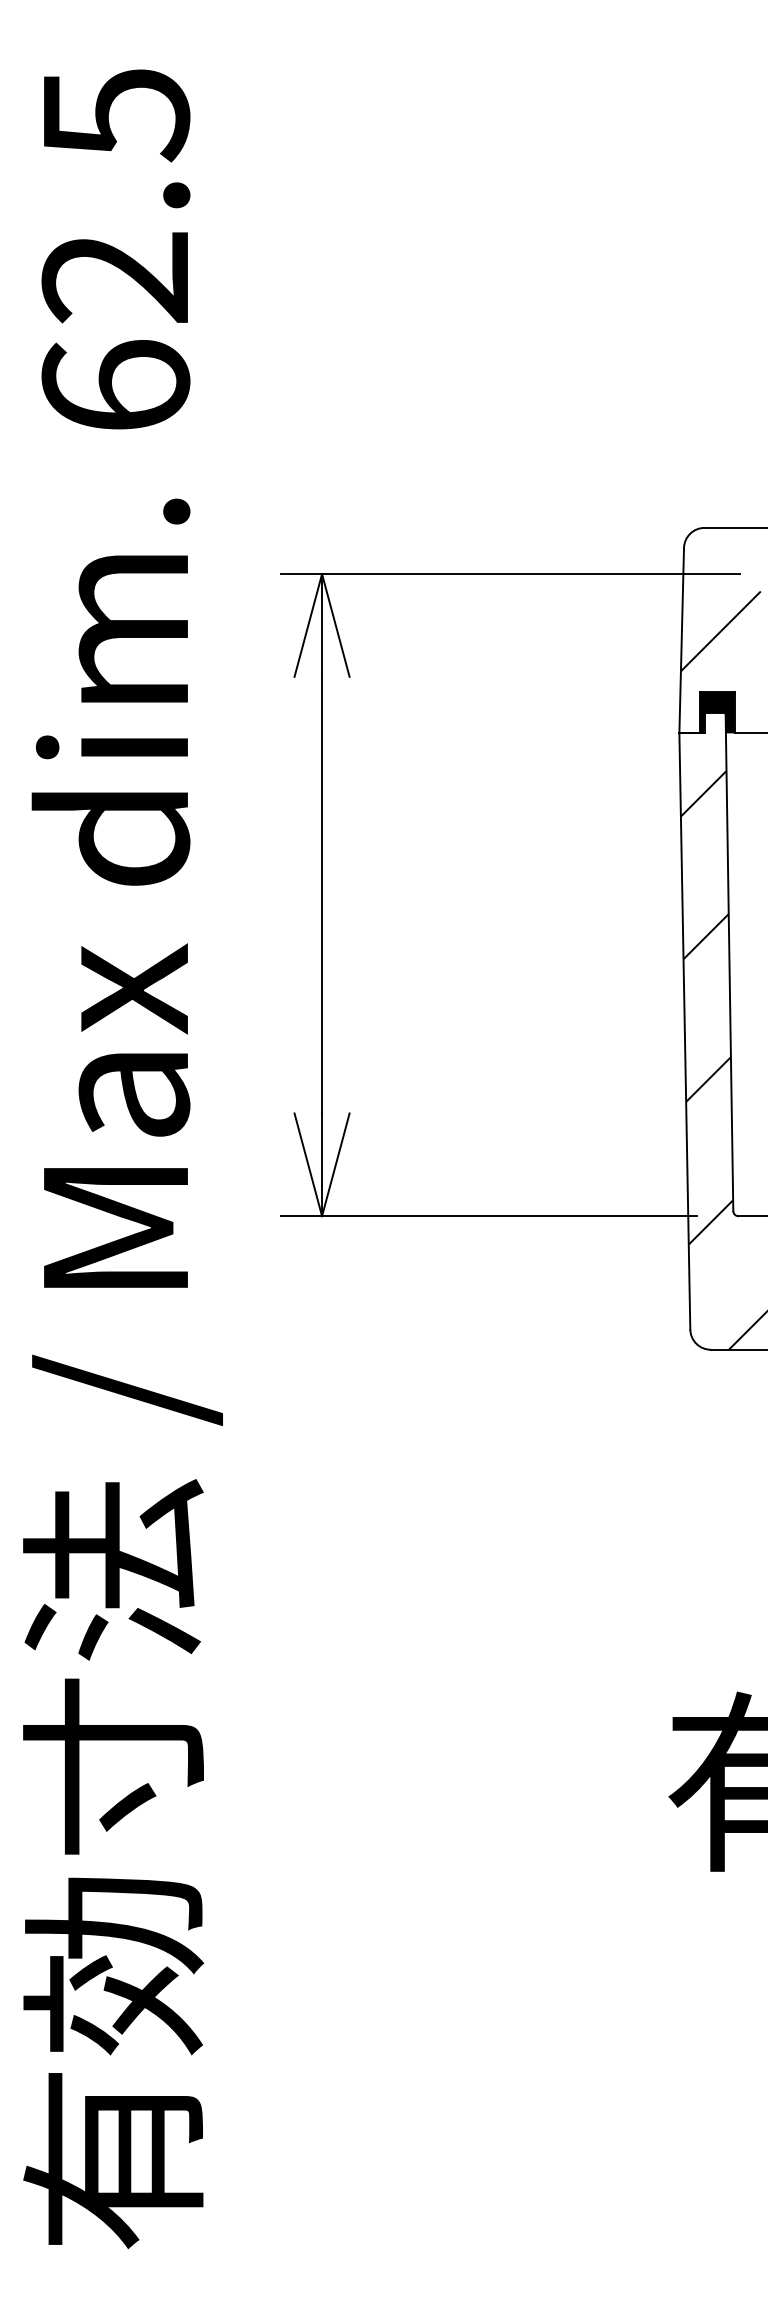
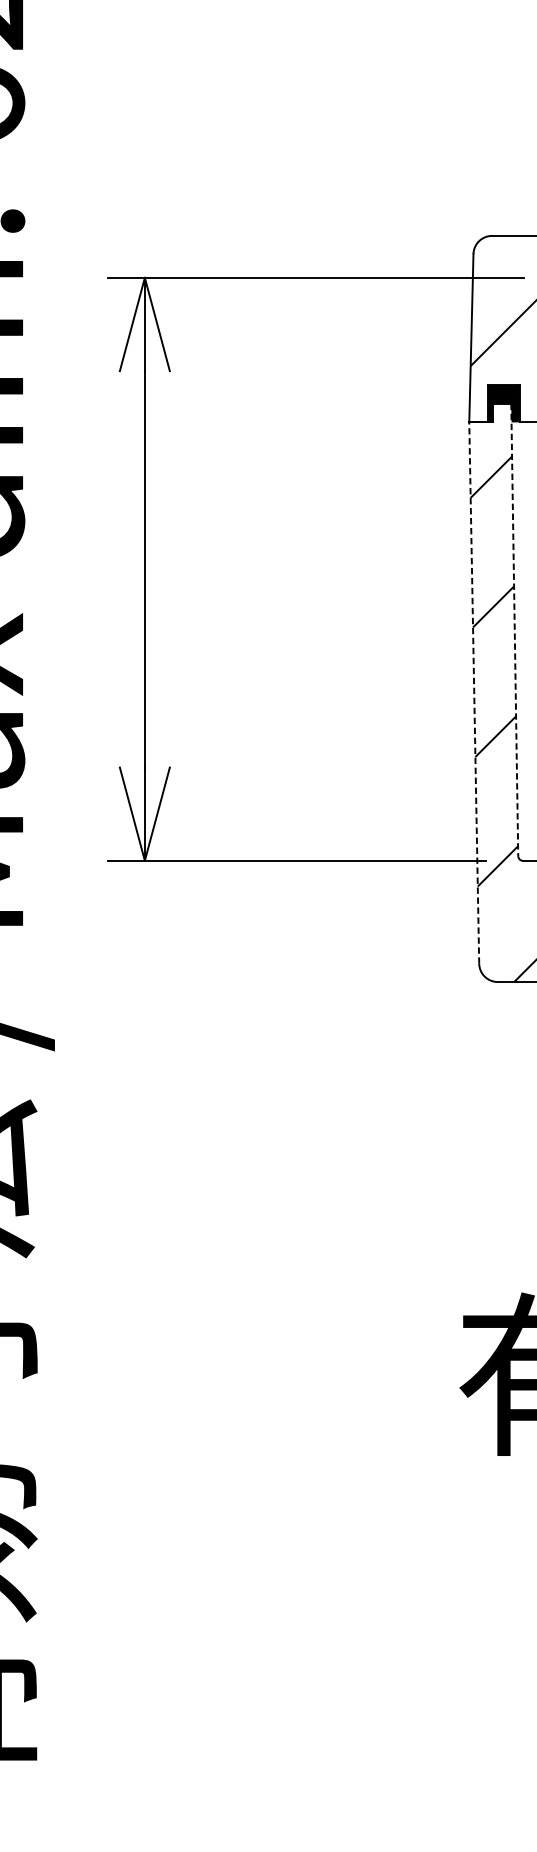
line: (729, 962) -> (514, 630), solid -> dashed
line: (684, 1030) -> (473, 692), solid -> dashed

